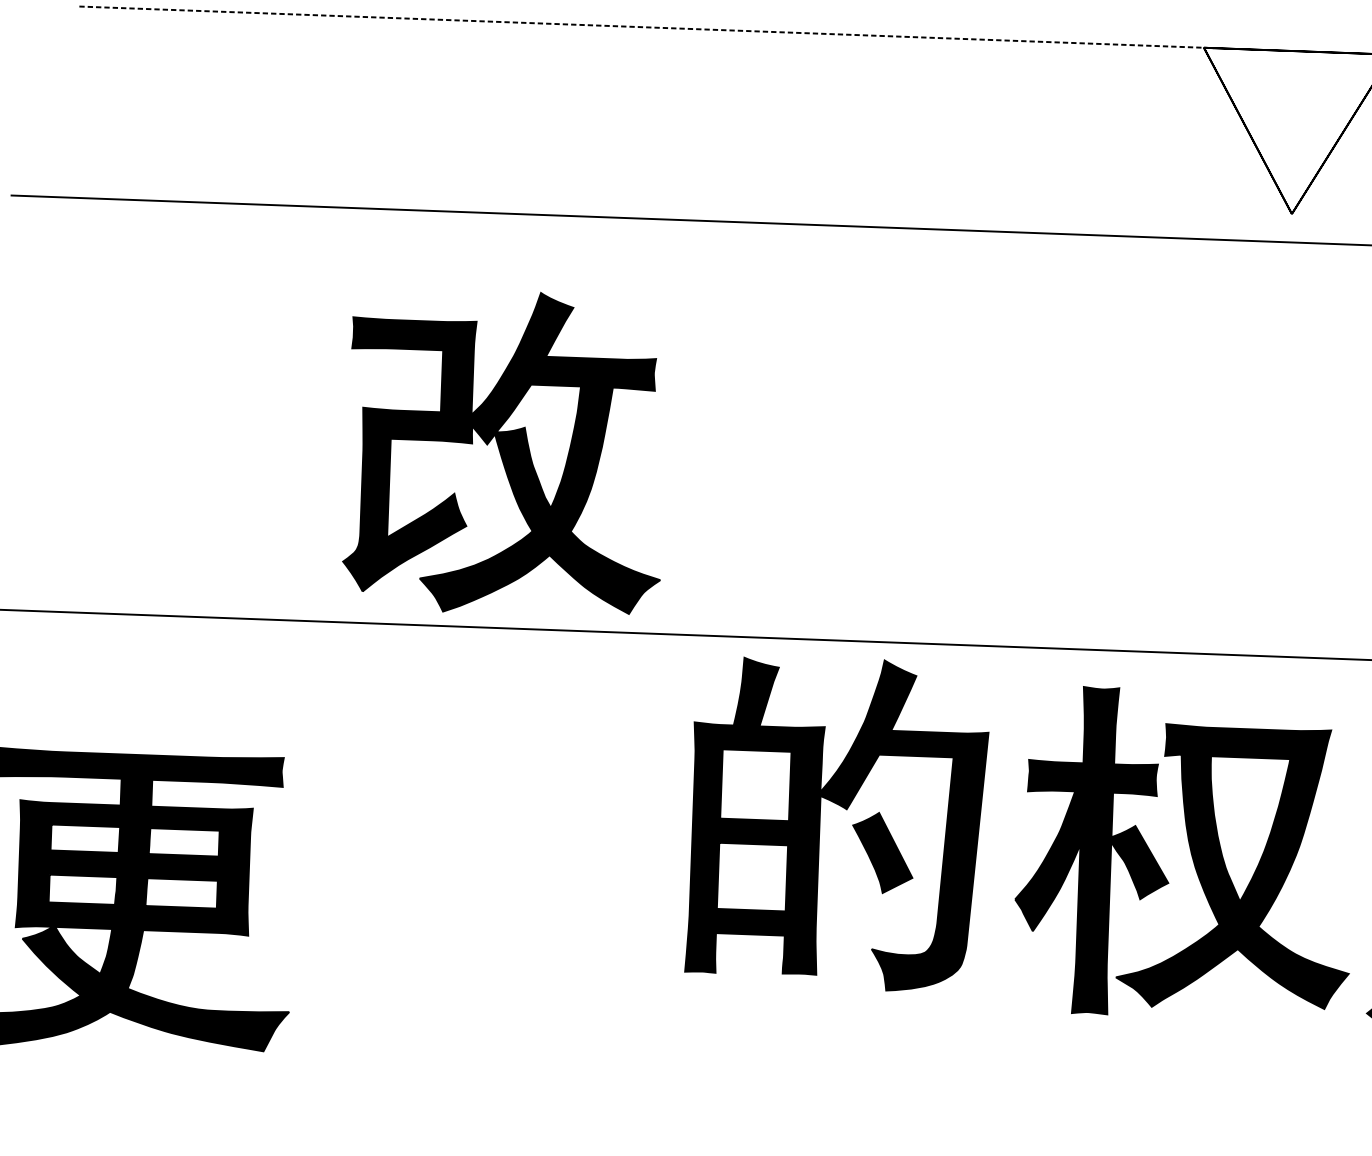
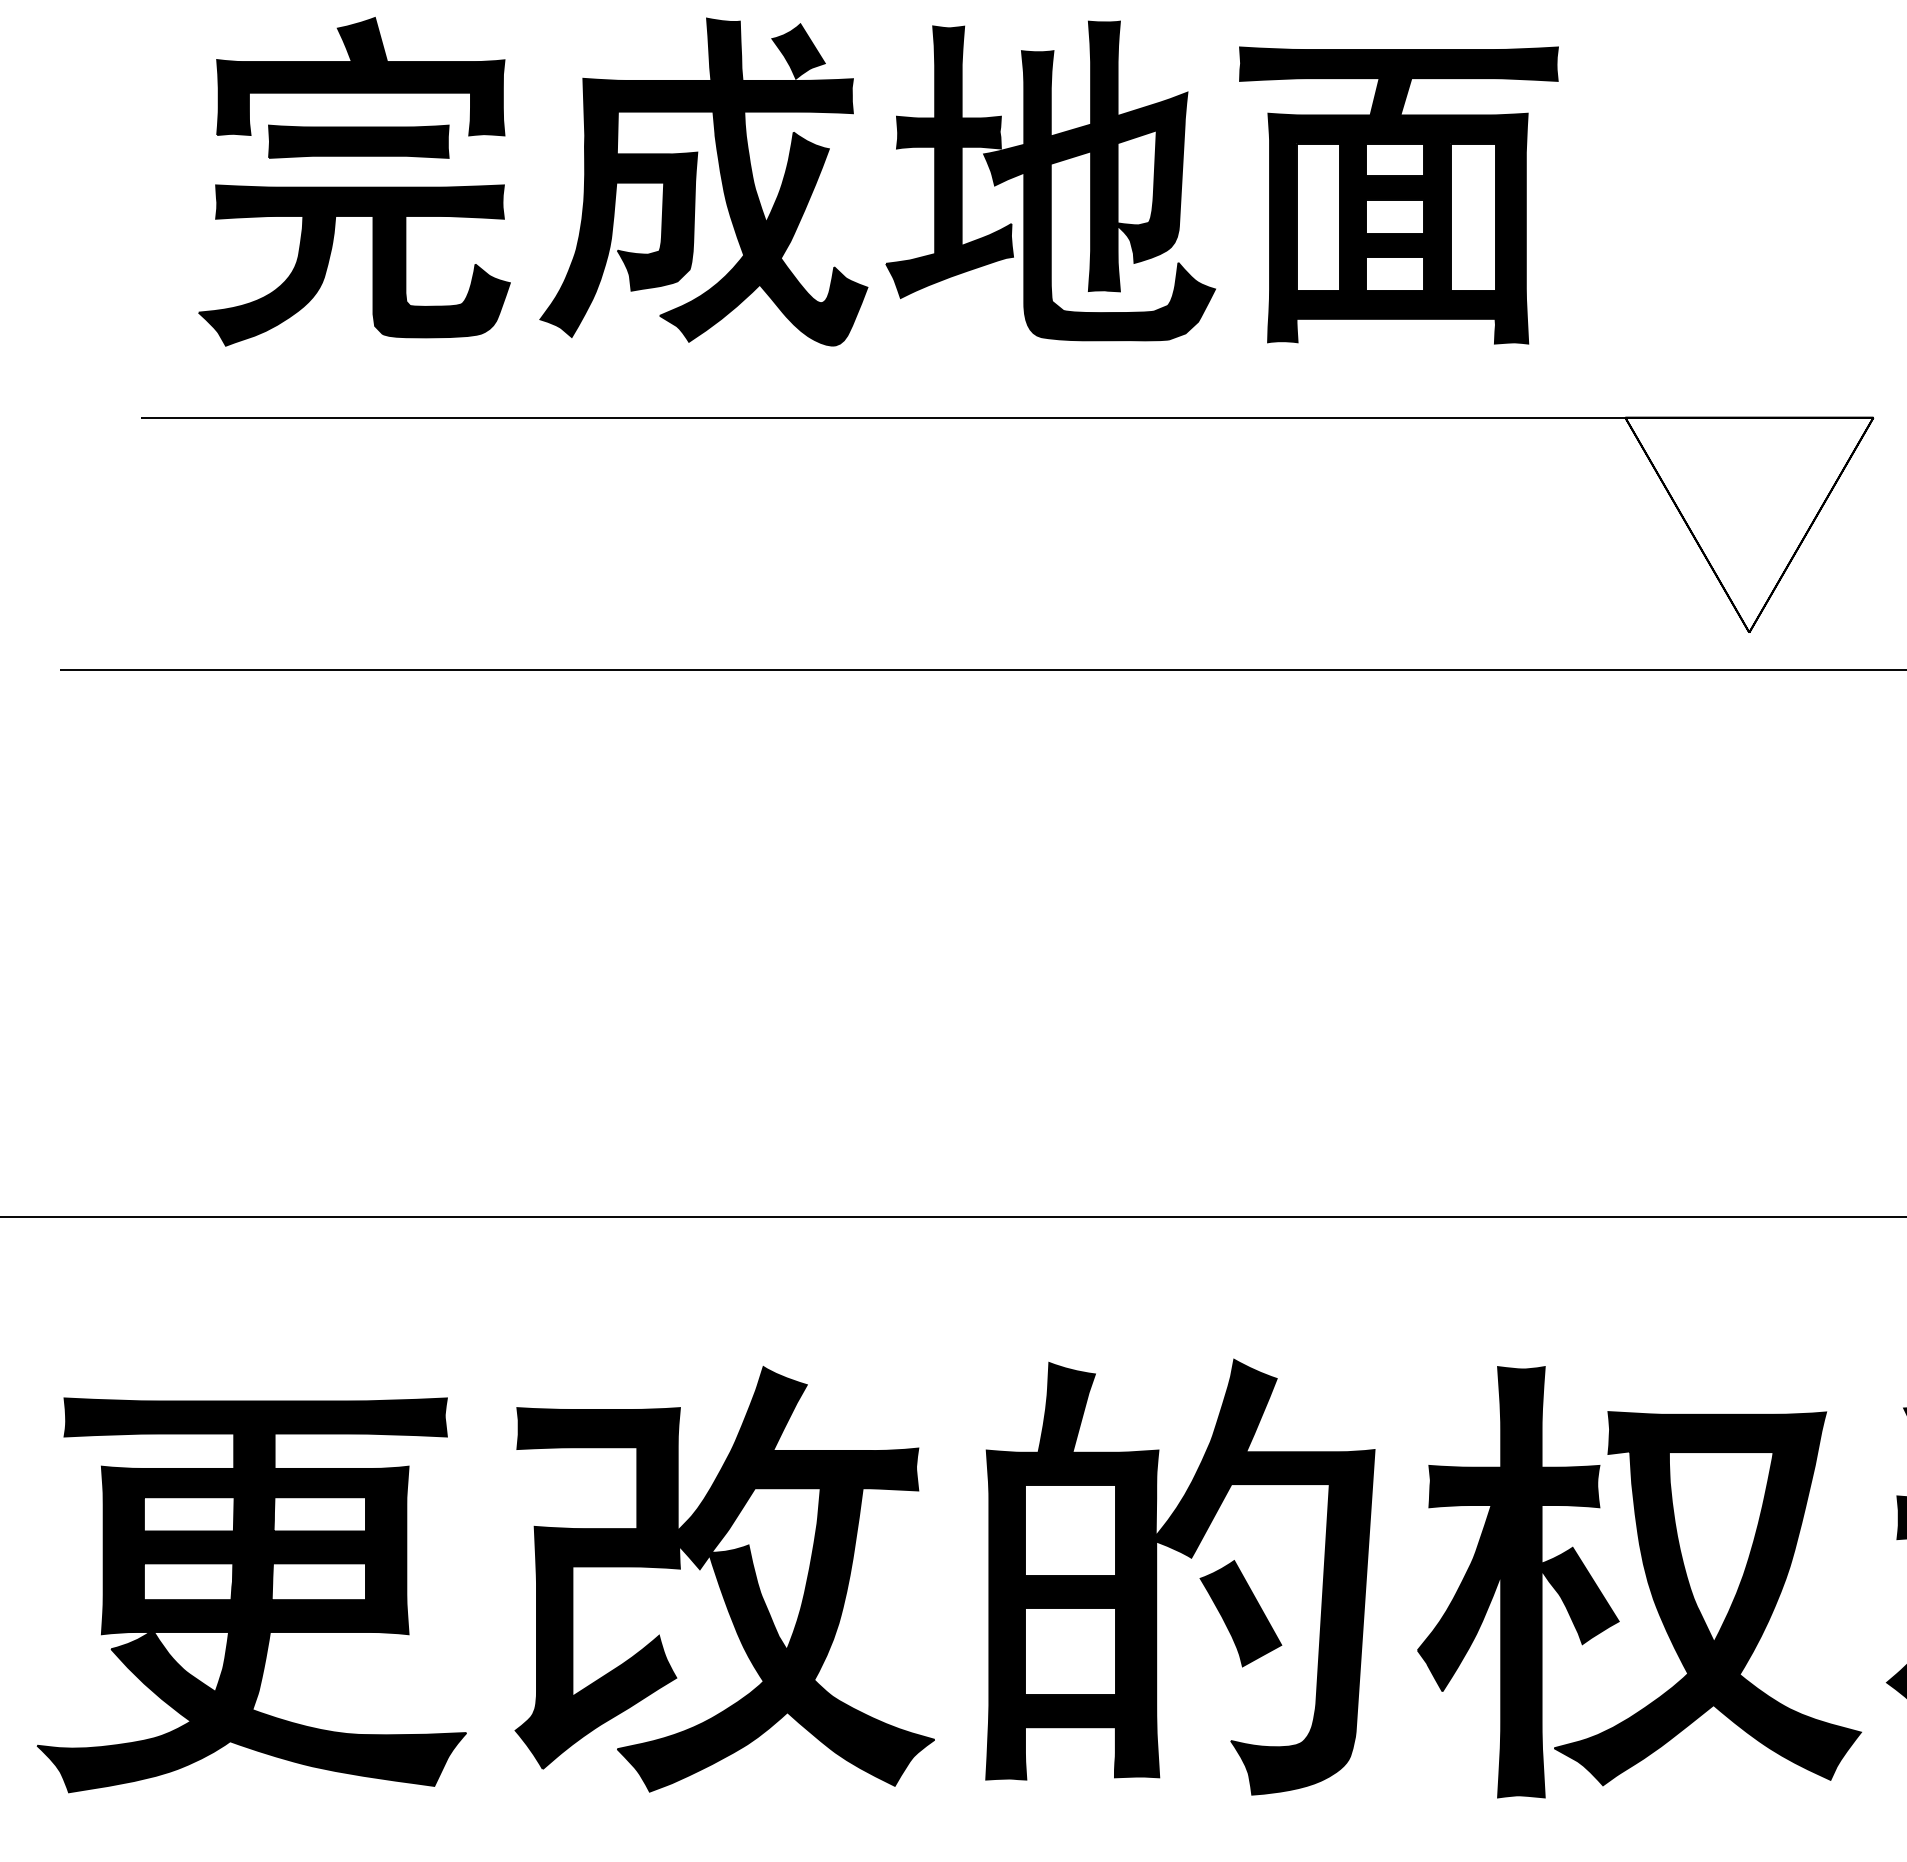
line: (647, 27) -> (890, 417), dashed -> solid
part: (505, 452) -> (724, 1579), moved
part: (852, 825) -> (1199, 1578), moved
part: (1190, 852) -> (1646, 1579), moved

